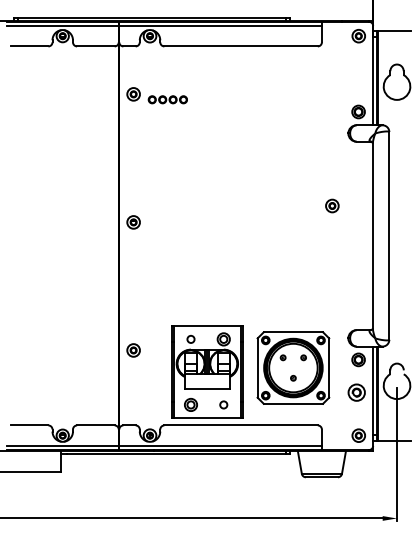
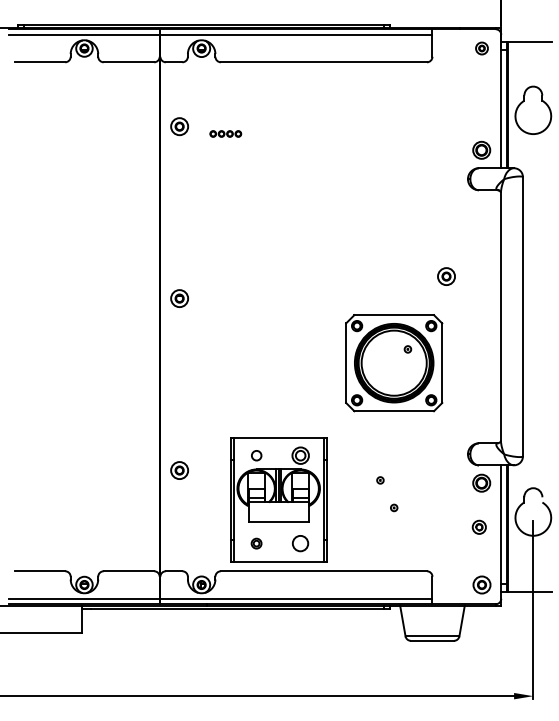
part: (358, 36) -> (481, 48), size x0.7
part: (167, 99) -> (225, 133), size x0.6
part: (293, 368) -> (394, 363), moved
part: (356, 392) -> (479, 527), size x0.6
part: (190, 404) -> (256, 543), size x0.6
circle: (223, 404) -> (300, 543), size x1.6

